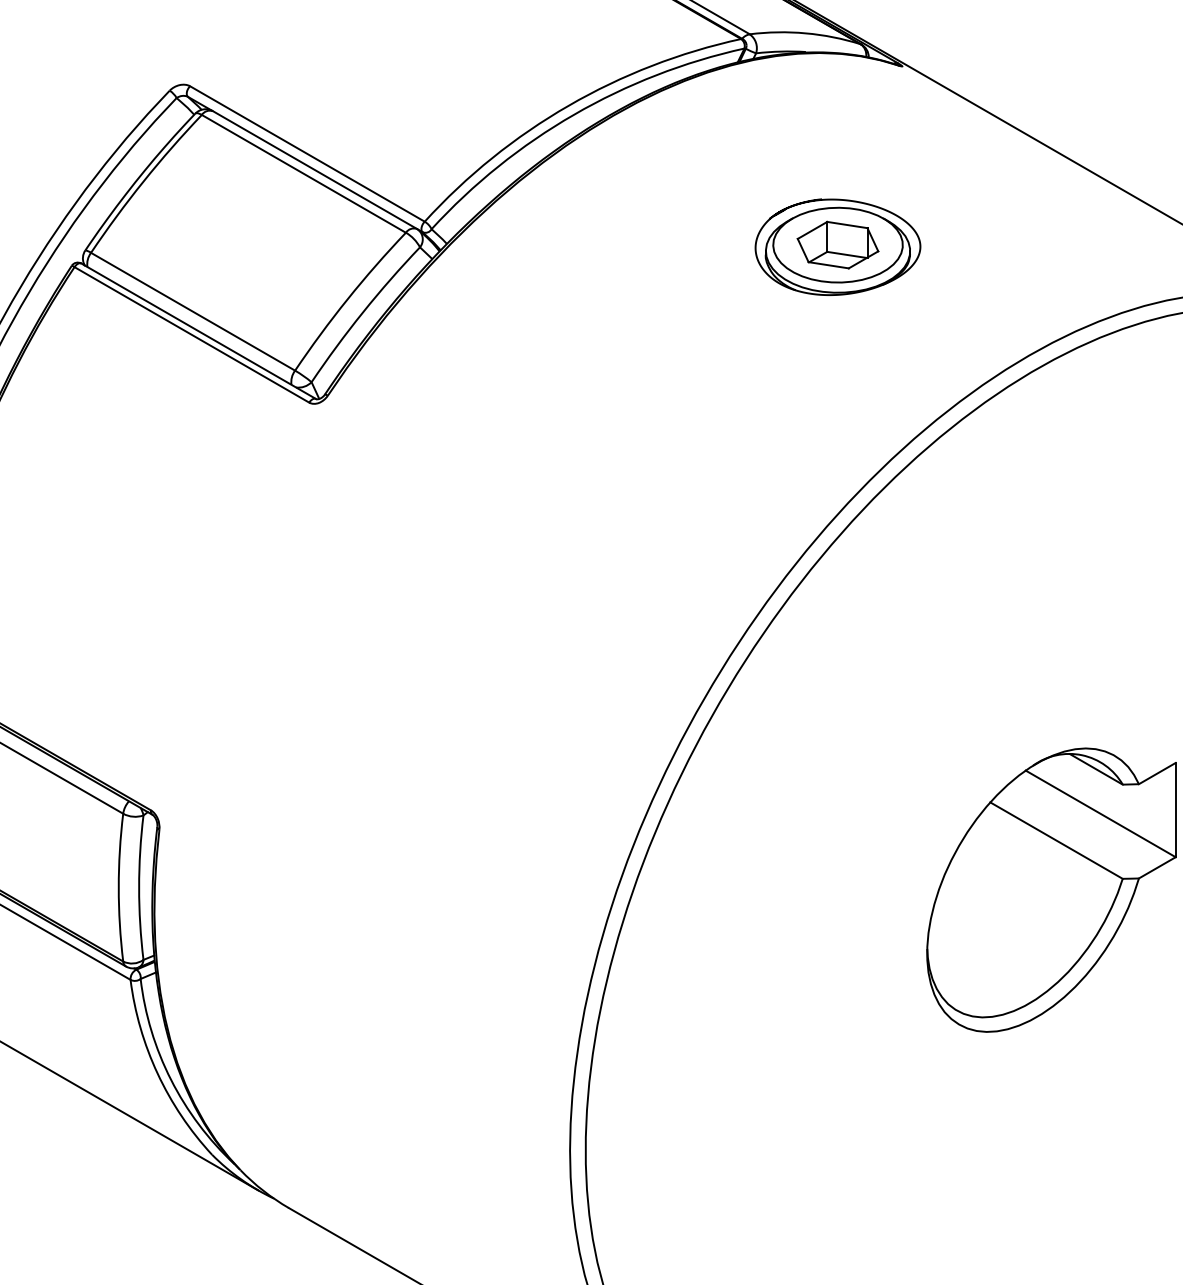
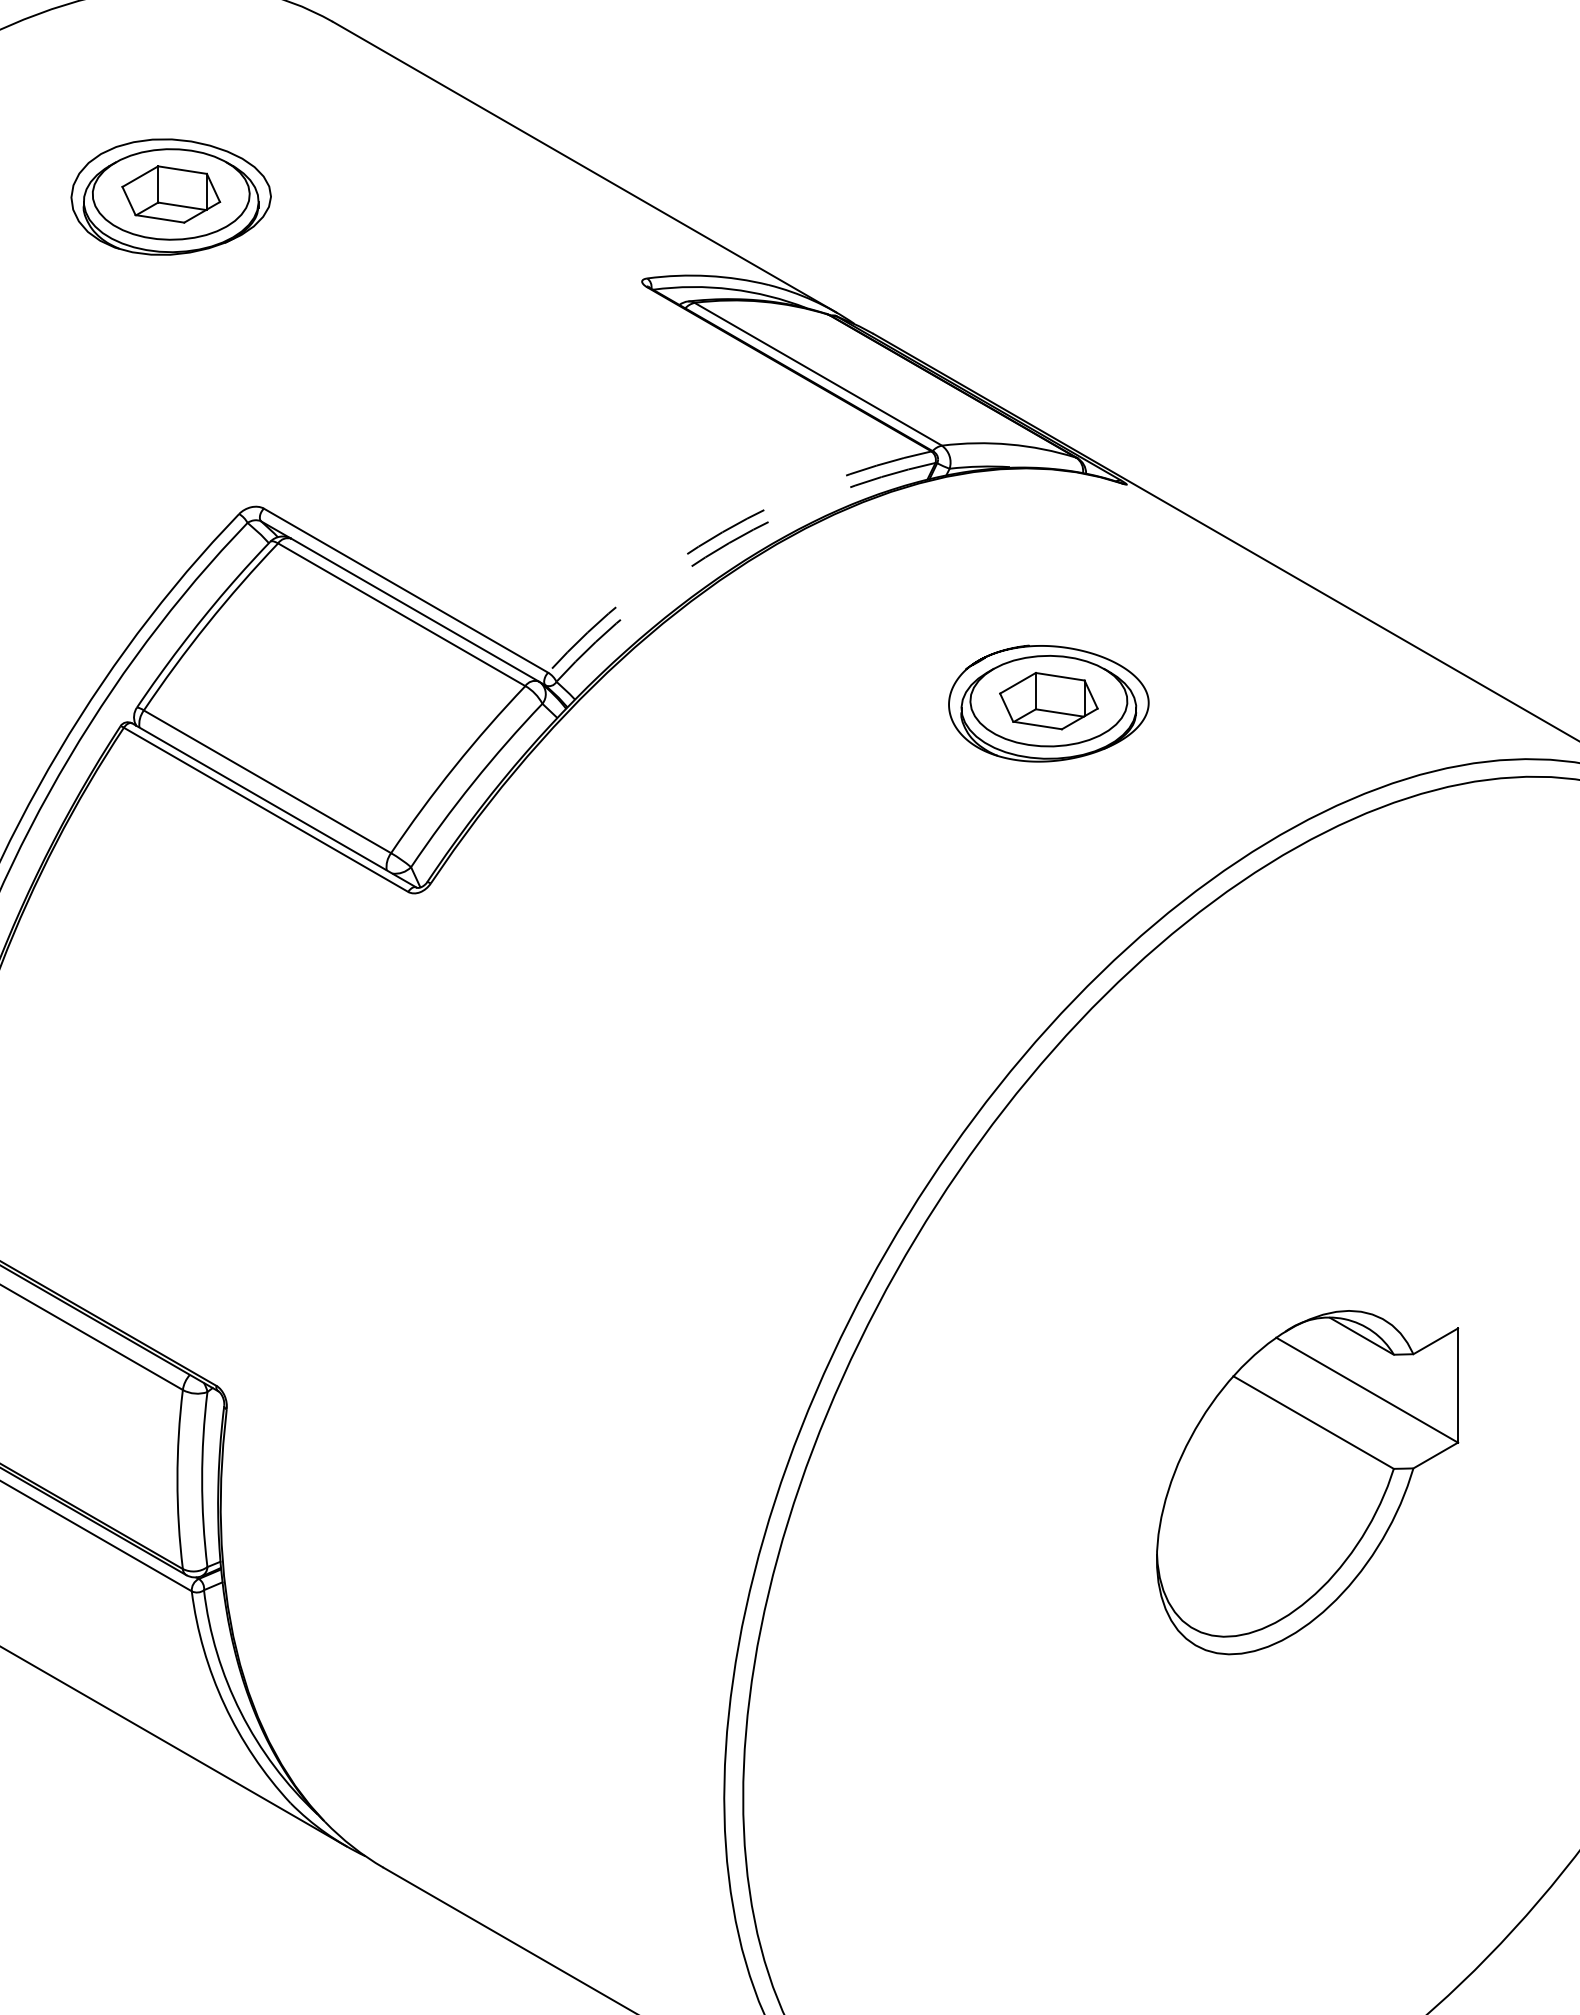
arc: (568, 105) -> (722, 532), solid -> dashed
arc: (574, 115) -> (729, 543), solid -> dashed

